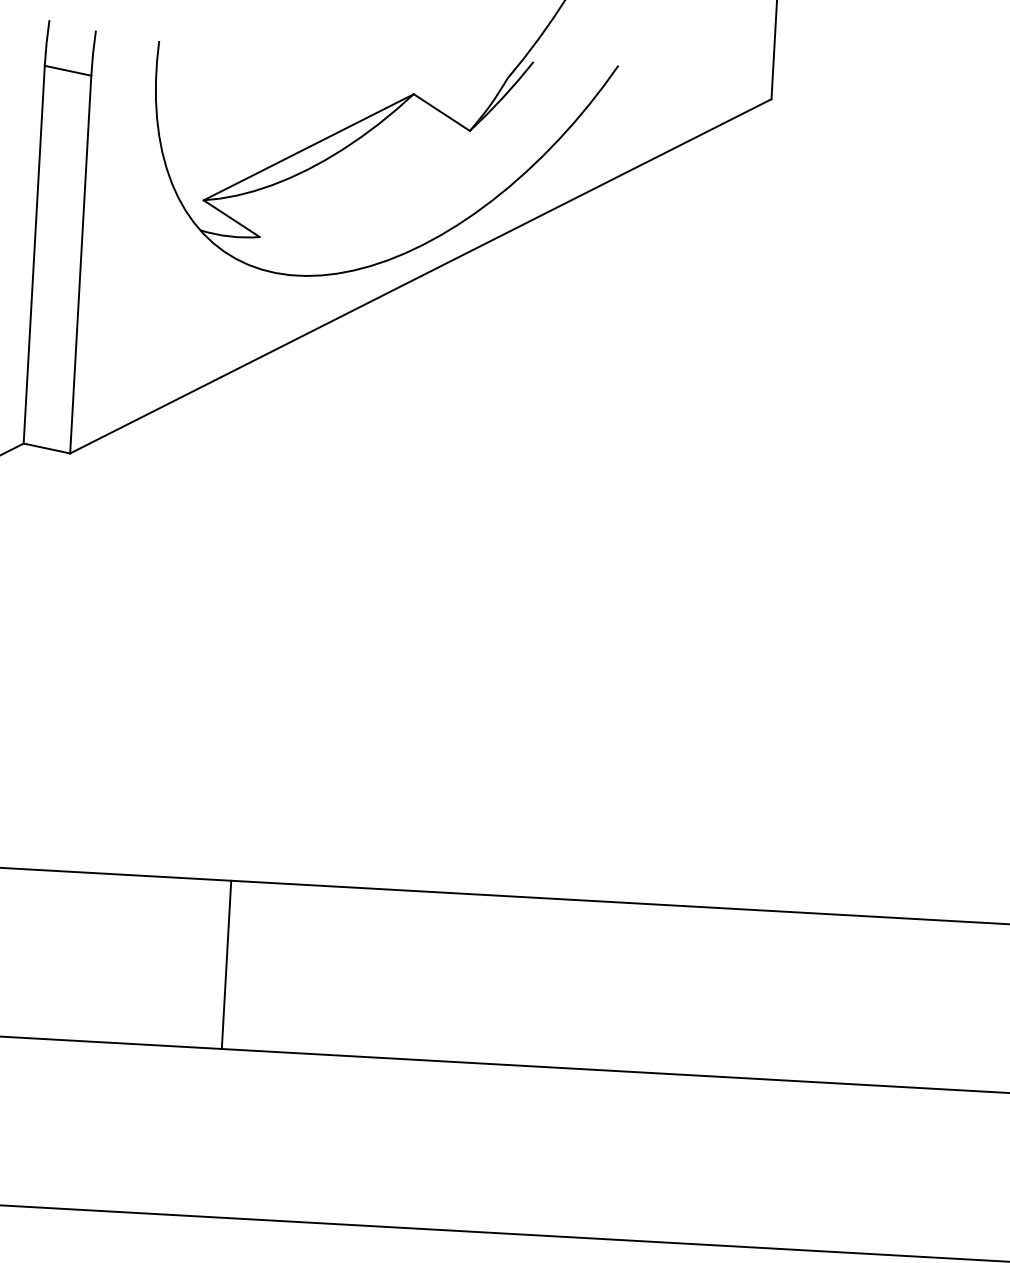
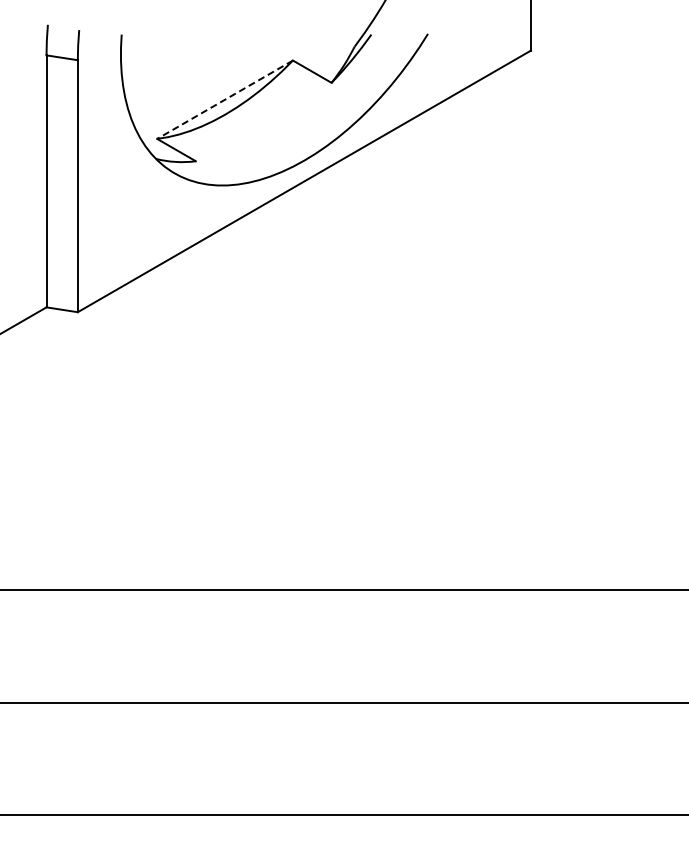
line: (307, 146) -> (224, 99), solid -> dashed
line: (226, 964) -> (200, 646), removed

